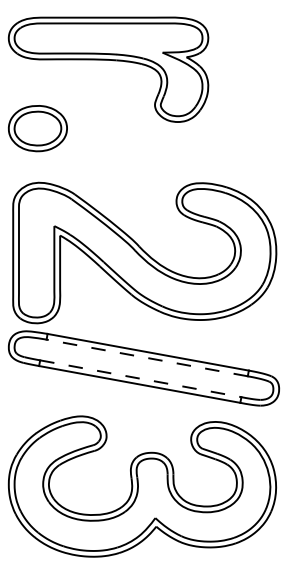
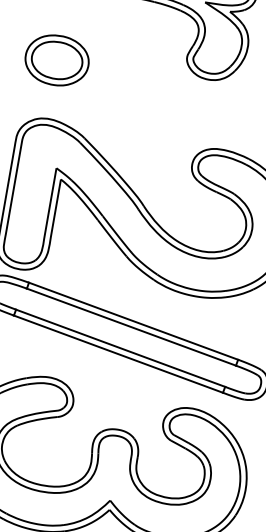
line: (146, 357) -> (130, 326), dashed -> solid
line: (141, 378) -> (121, 348), dashed -> solid

